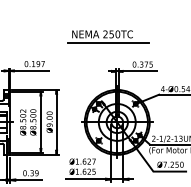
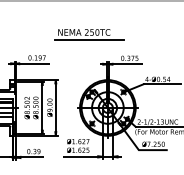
part: (108, 36) -> (89, 34), moved

